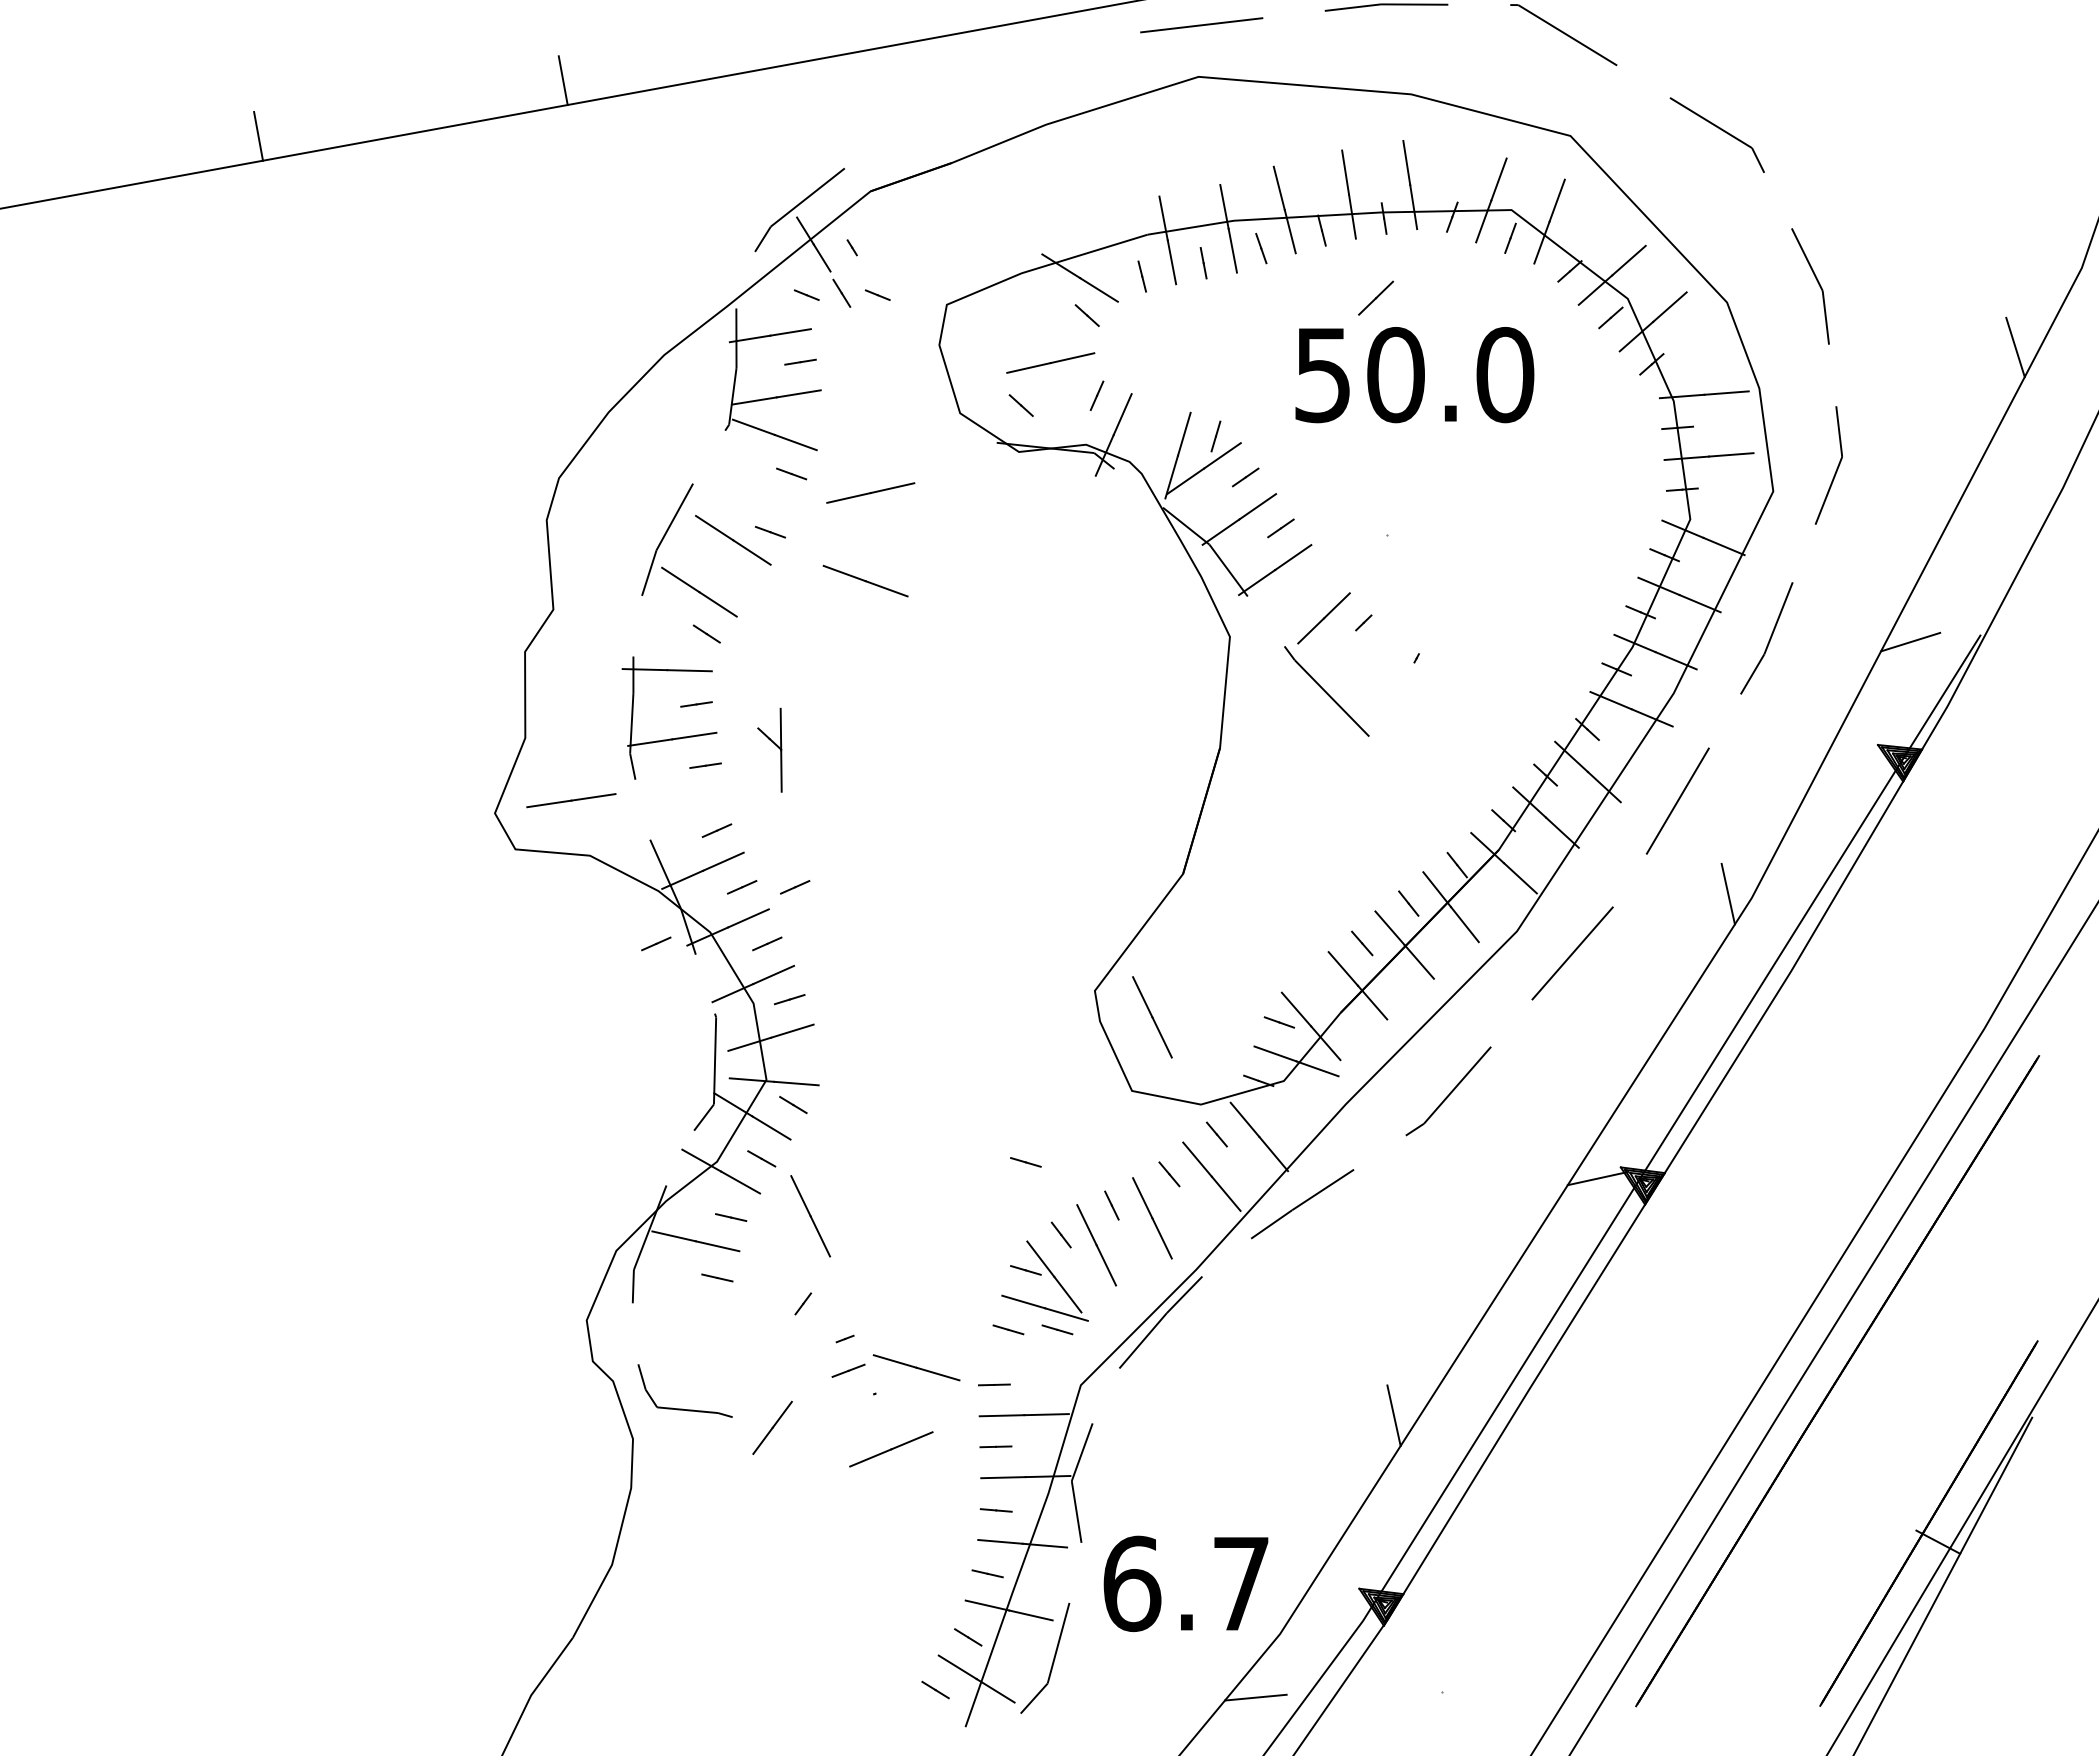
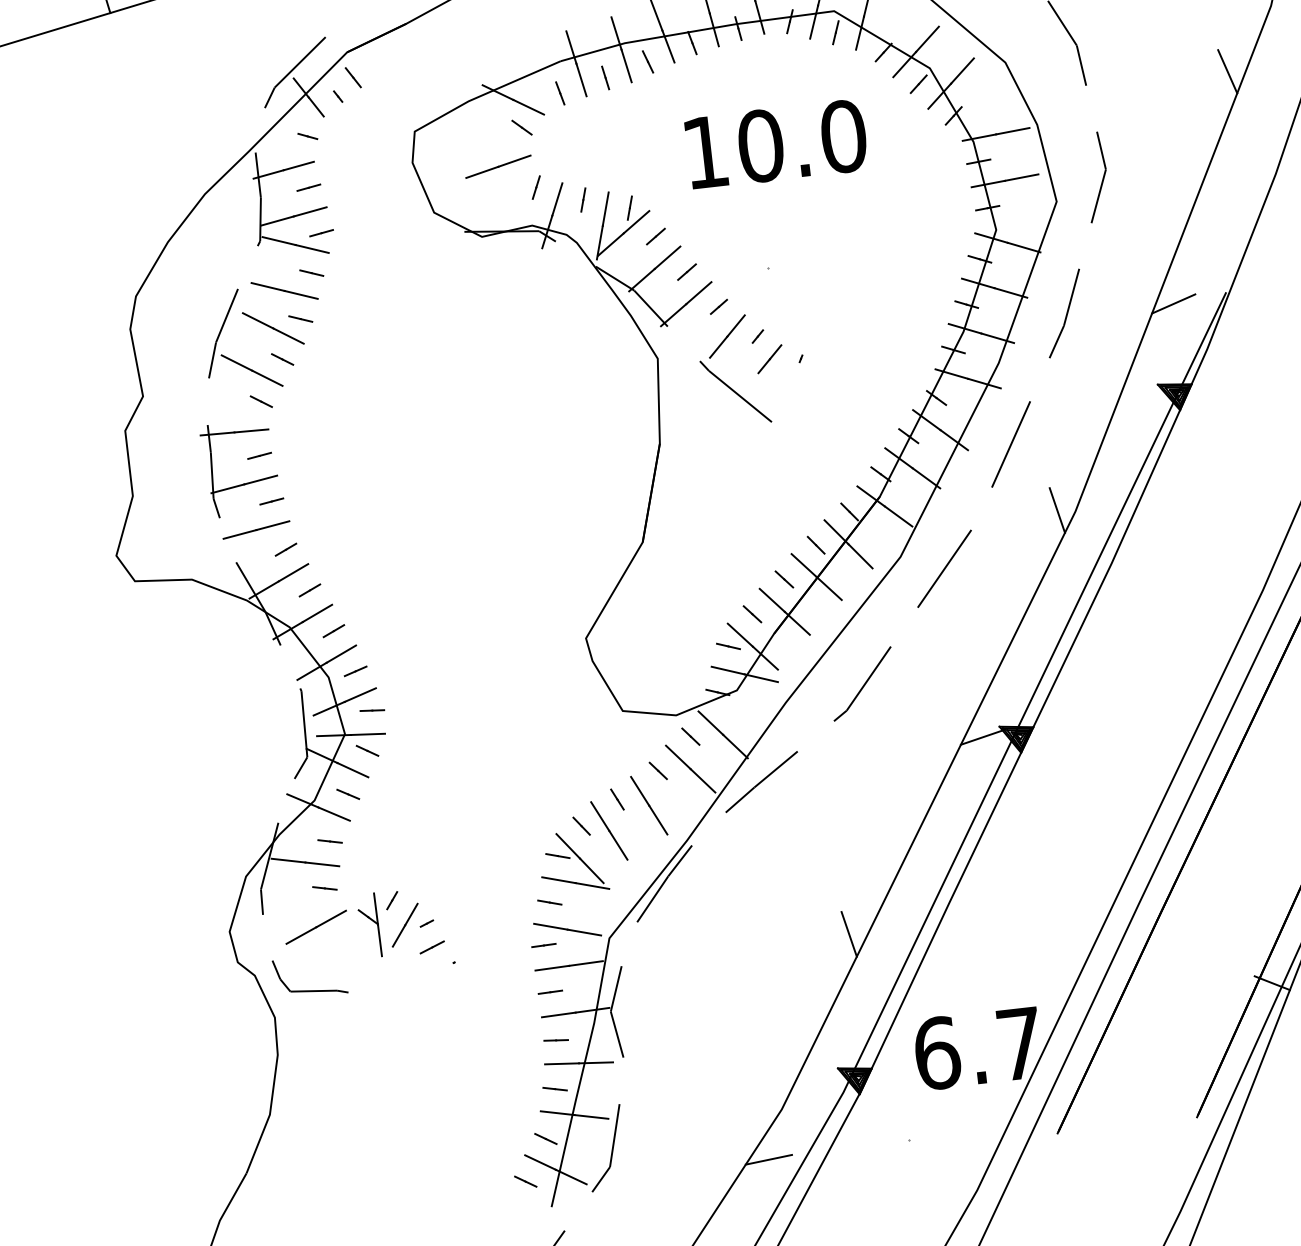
line: (841, 292) -> (353, 77), moved
line: (877, 294) -> (361, 129), removed
line: (1376, 297) -> (770, 358), moved
text: (1322, 375) -> (705, 152), 50.0 -> 10.0
line: (1020, 405) -> (479, 201), removed
line: (1156, 418) -> (583, 199), added
line: (810, 423) -> (321, 233), added
line: (870, 492) -> (373, 280), removed
line: (1316, 578) -> (718, 307), added
line: (865, 580) -> (284, 290), moved
line: (740, 581) -> (282, 358), added
part: (774, 744) -> (372, 921), moved
line: (571, 800) -> (256, 529), moved
line: (795, 887) -> (350, 585), removed
line: (656, 943) -> (249, 640), removed
line: (1315, 983) -> (752, 613), added
line: (1152, 1017) -> (631, 653), removed
line: (805, 1053) -> (372, 710), added
line: (1025, 1162) -> (548, 774), removed
line: (810, 1216) -> (390, 833), removed
line: (1057, 1329) -> (586, 898), removed
line: (916, 1367) -> (567, 929), moved
line: (772, 1427) -> (405, 924), moved
line: (891, 1449) -> (316, 927), moved
text: (1185, 1583) -> (977, 1048), moved

